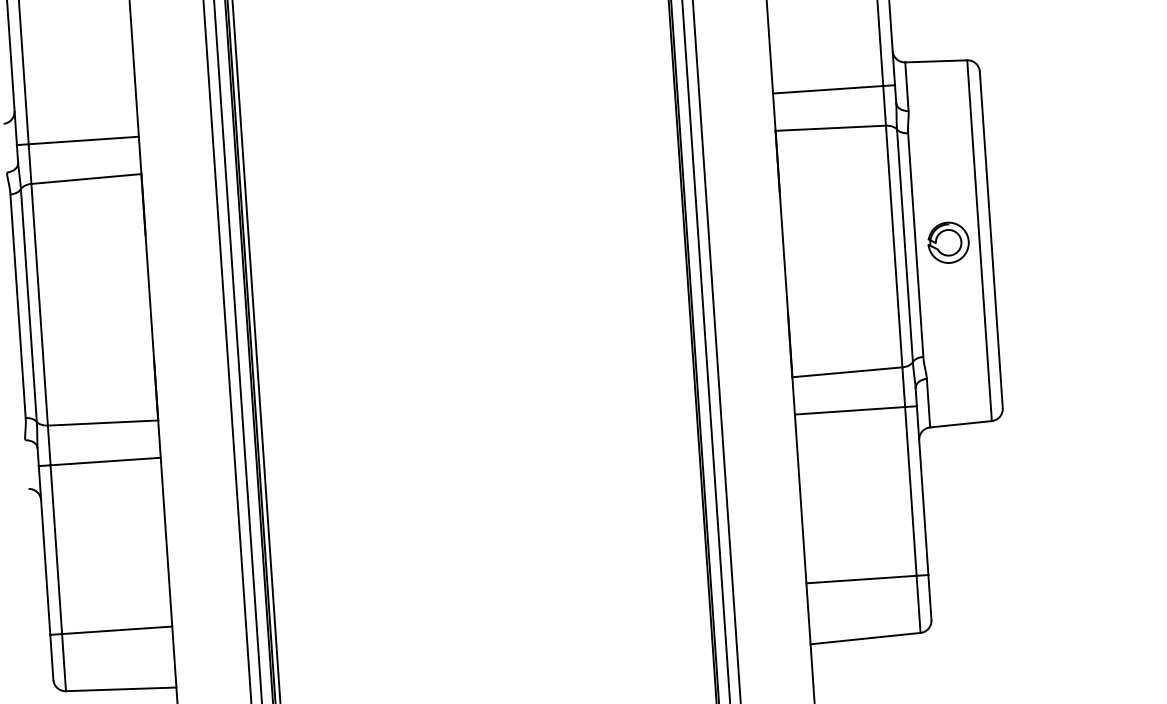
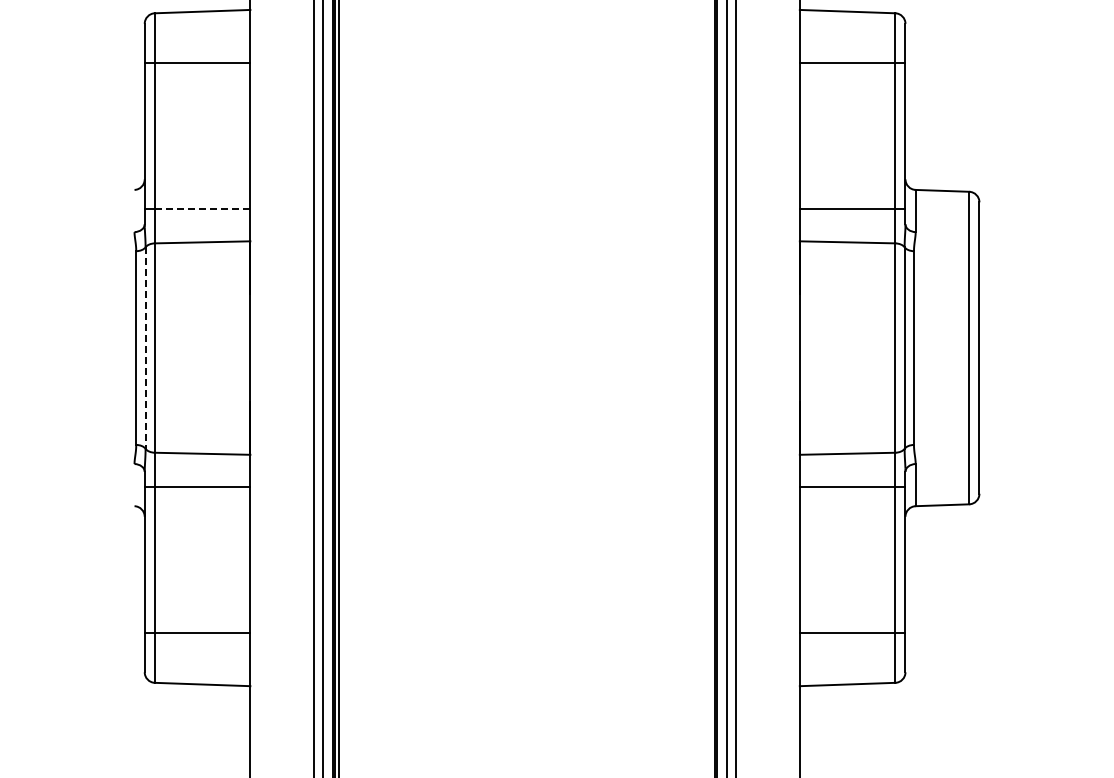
line: (83, 141) -> (202, 209), solid -> dashed
part: (948, 242) -> (942, 347), removed
line: (28, 306) -> (145, 348), solid -> dashed

